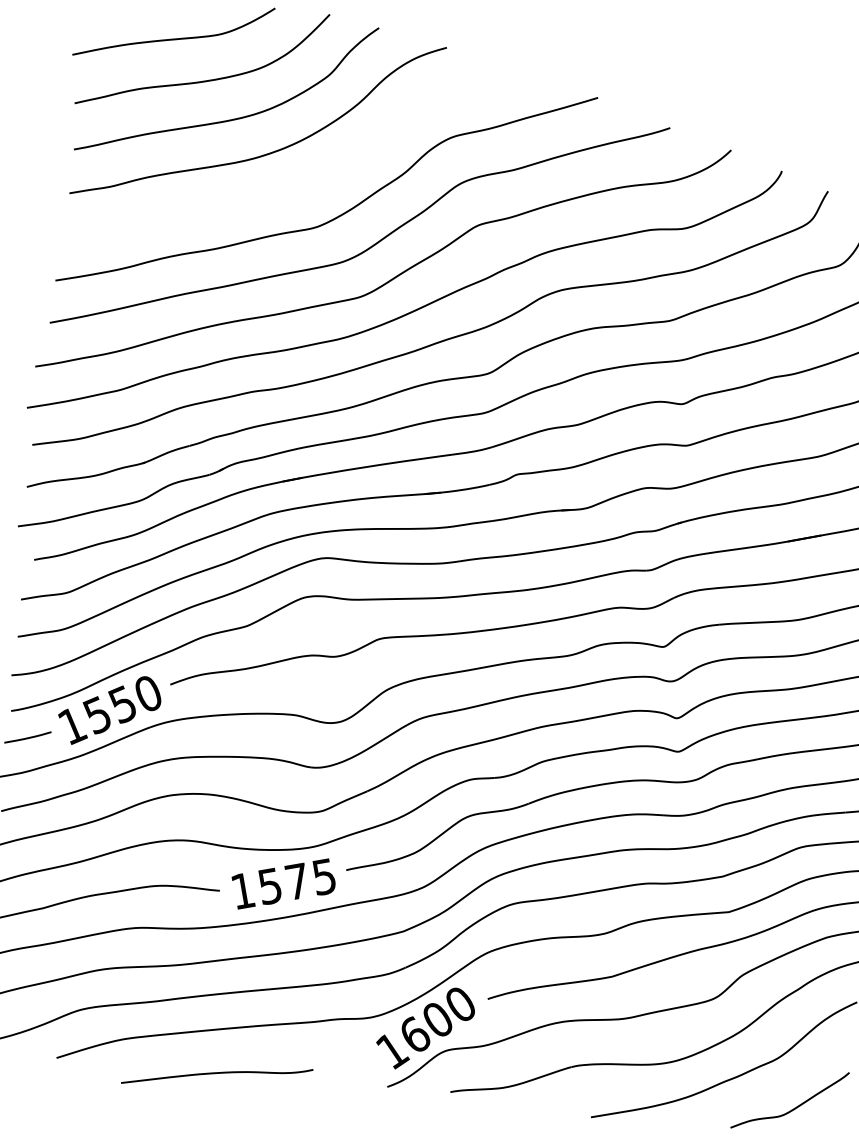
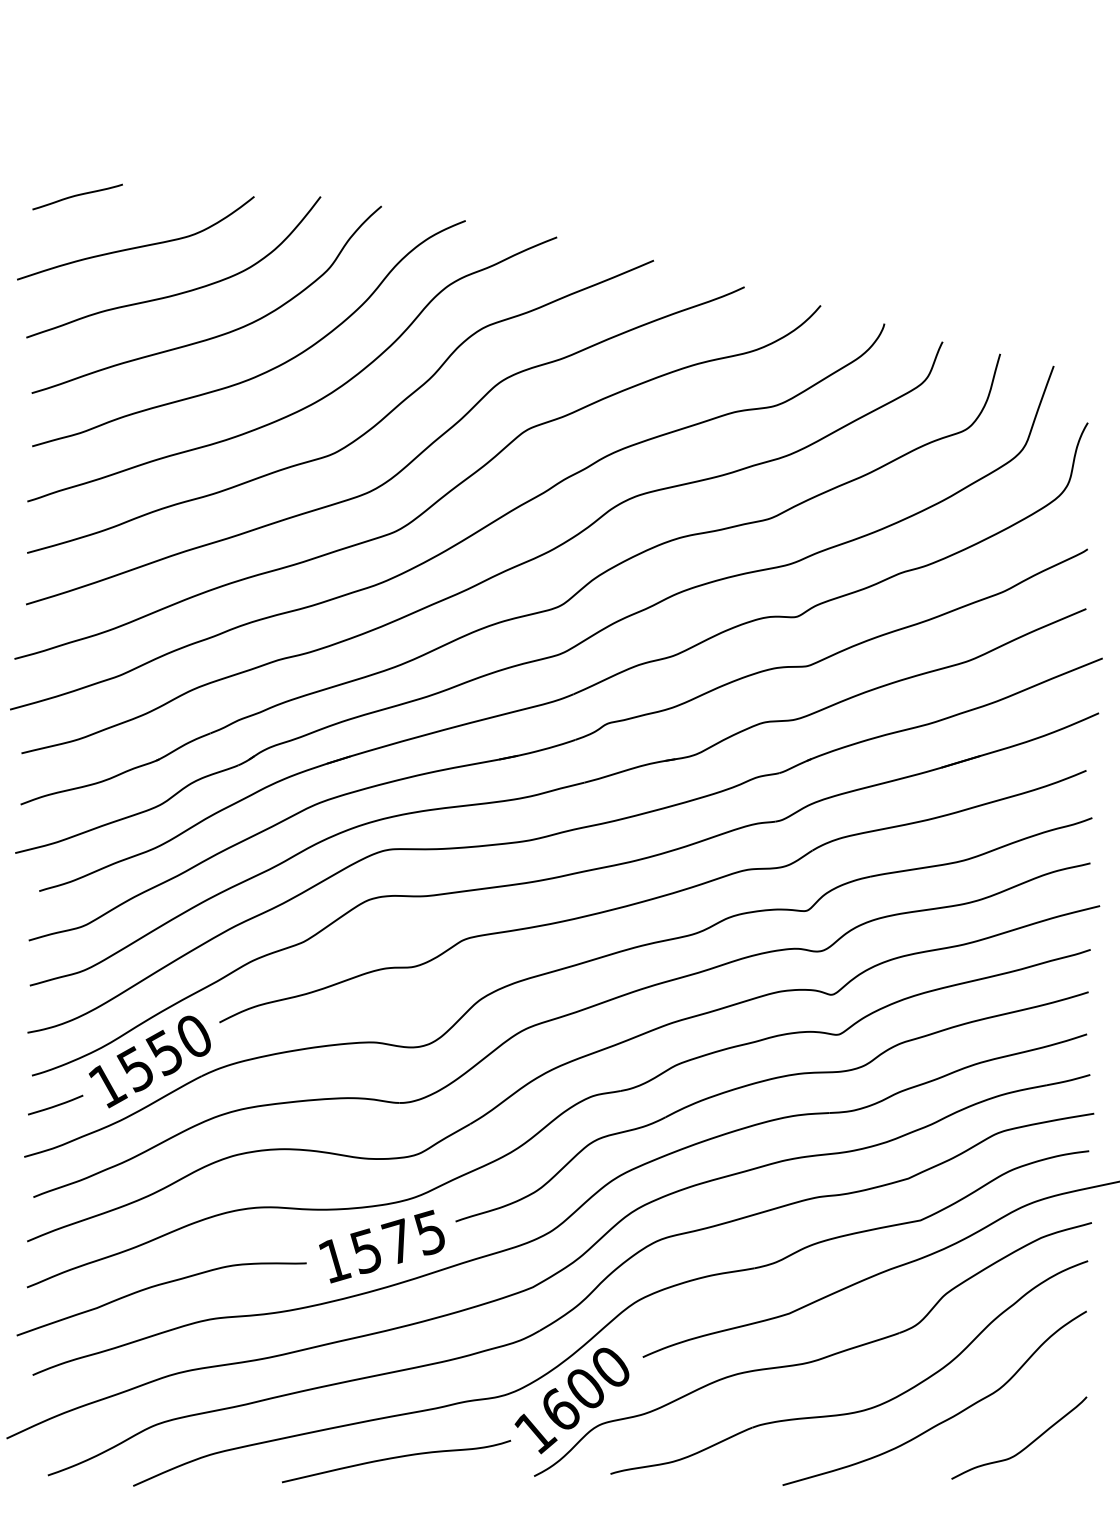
curve: (301, 184) -> (309, 404), added
curve: (217, 1073) -> (396, 1458), moved

